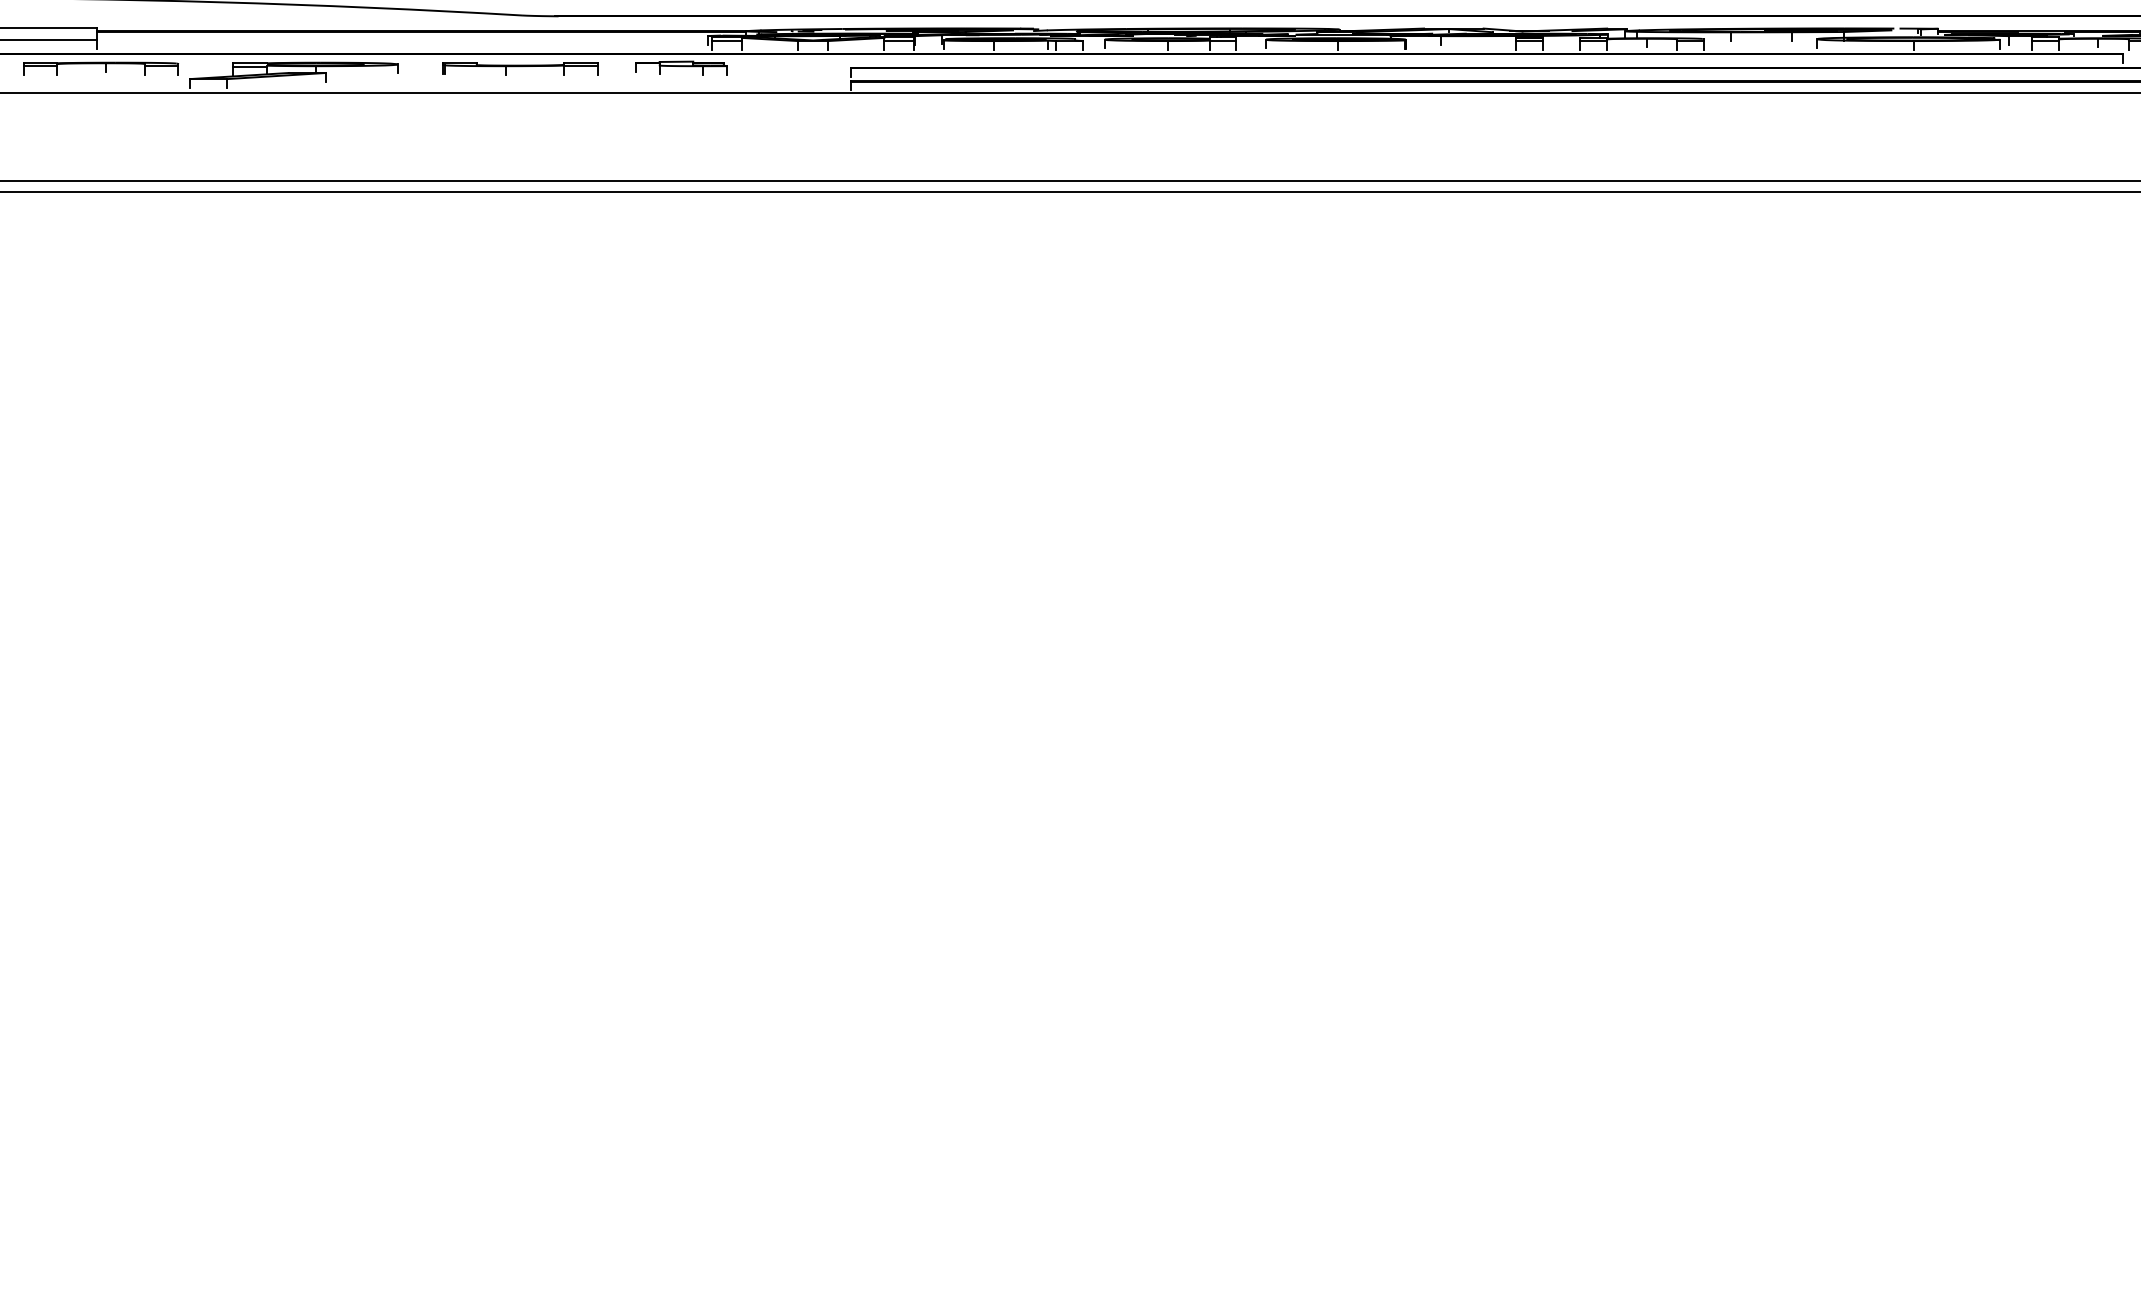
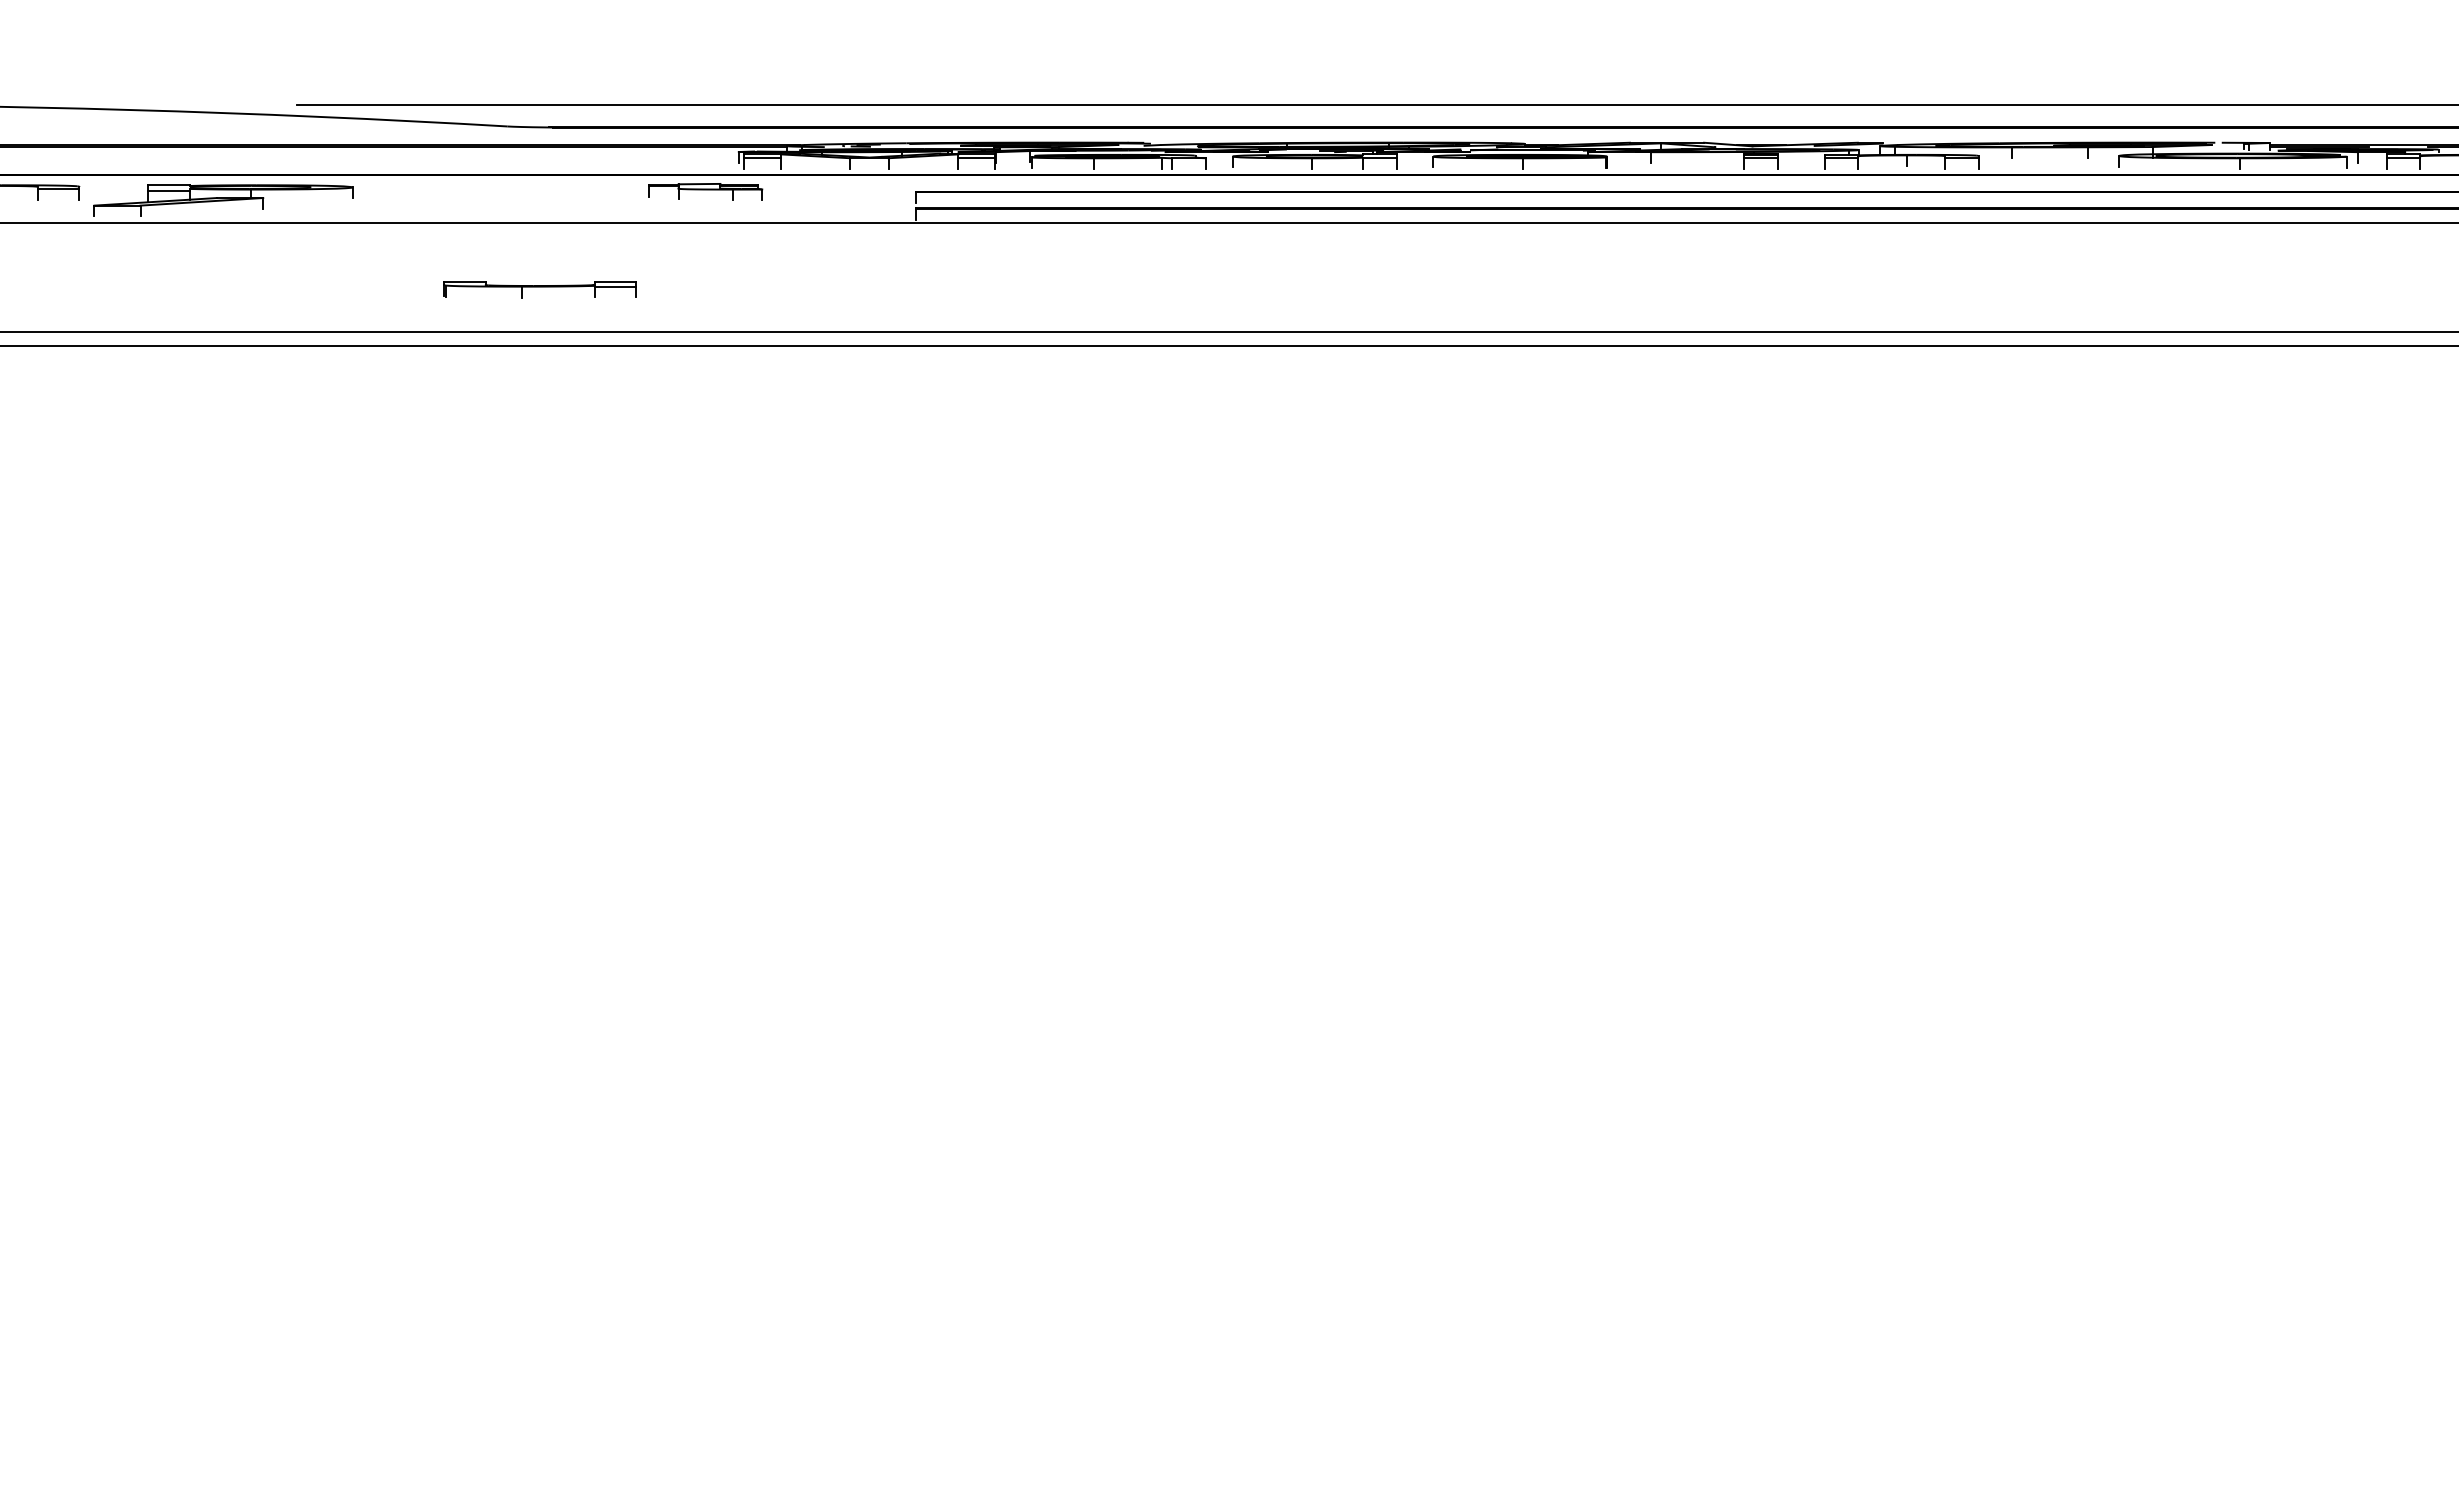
part: (520, 68) -> (540, 289), moved

